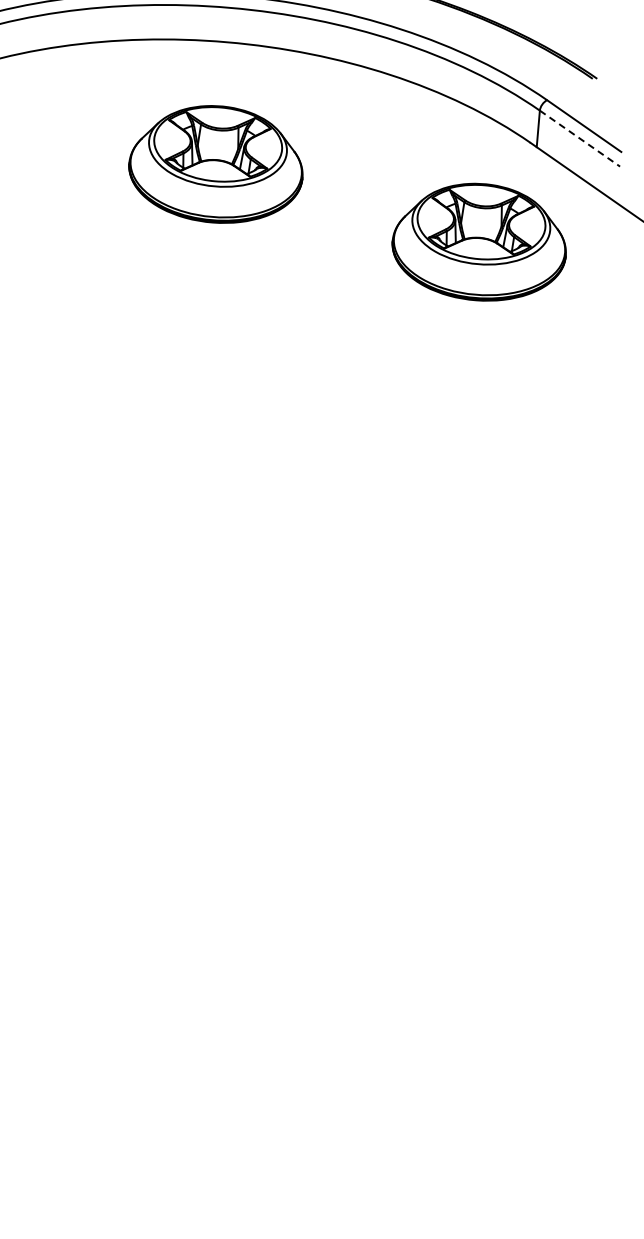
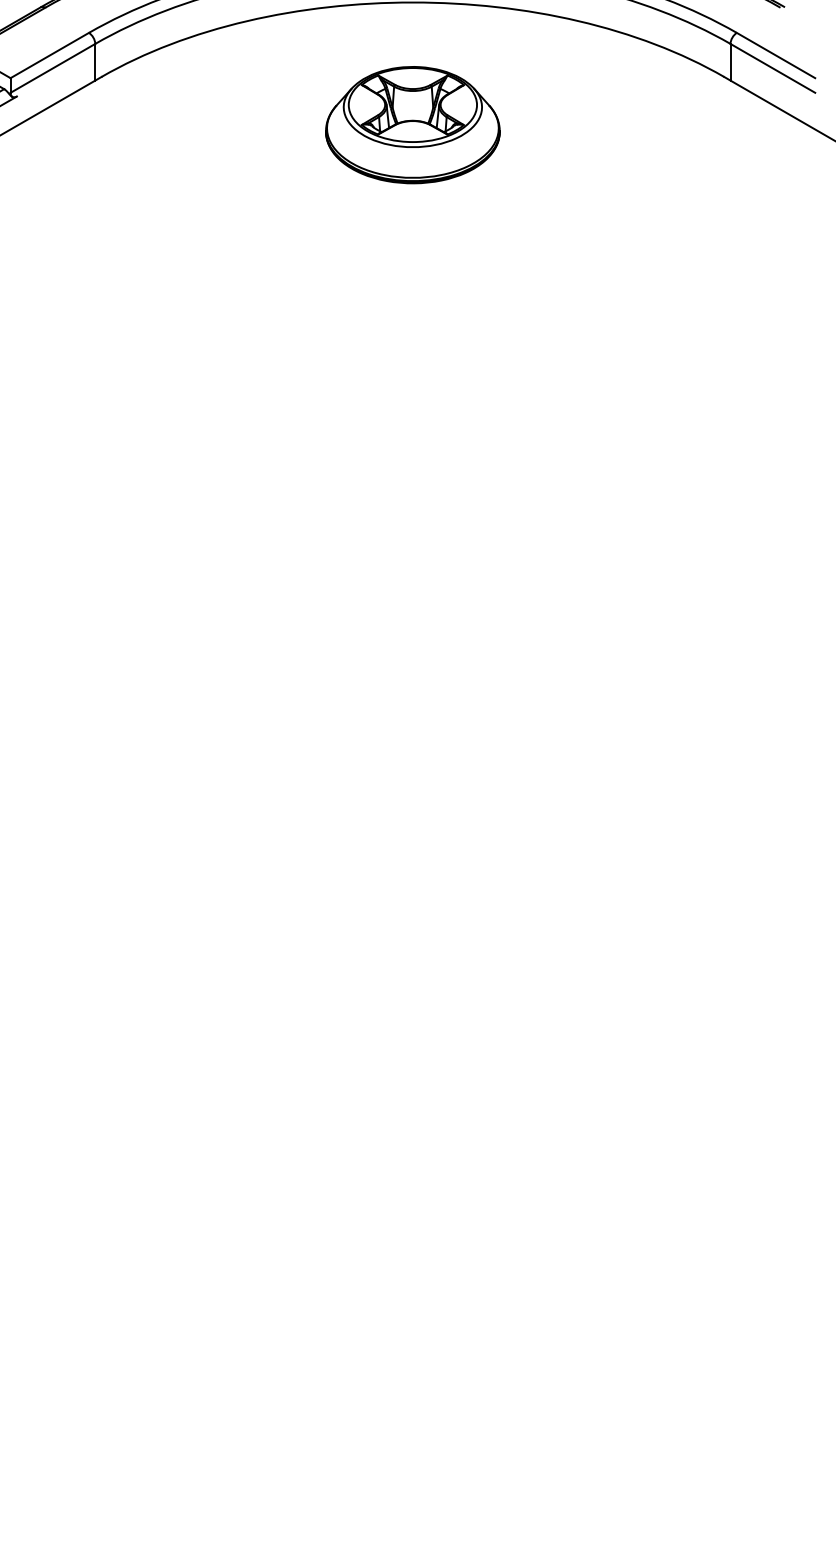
line: (579, 138) -> (772, 68), dashed -> solid
part: (479, 242) -> (681, 180), removed

